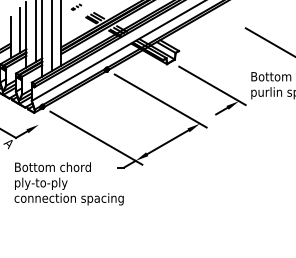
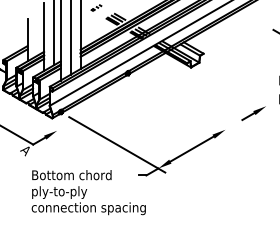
line: (20, 30) -> (37, 32), removed
line: (212, 85) -> (238, 89), removed
line: (160, 100) -> (184, 105), removed

